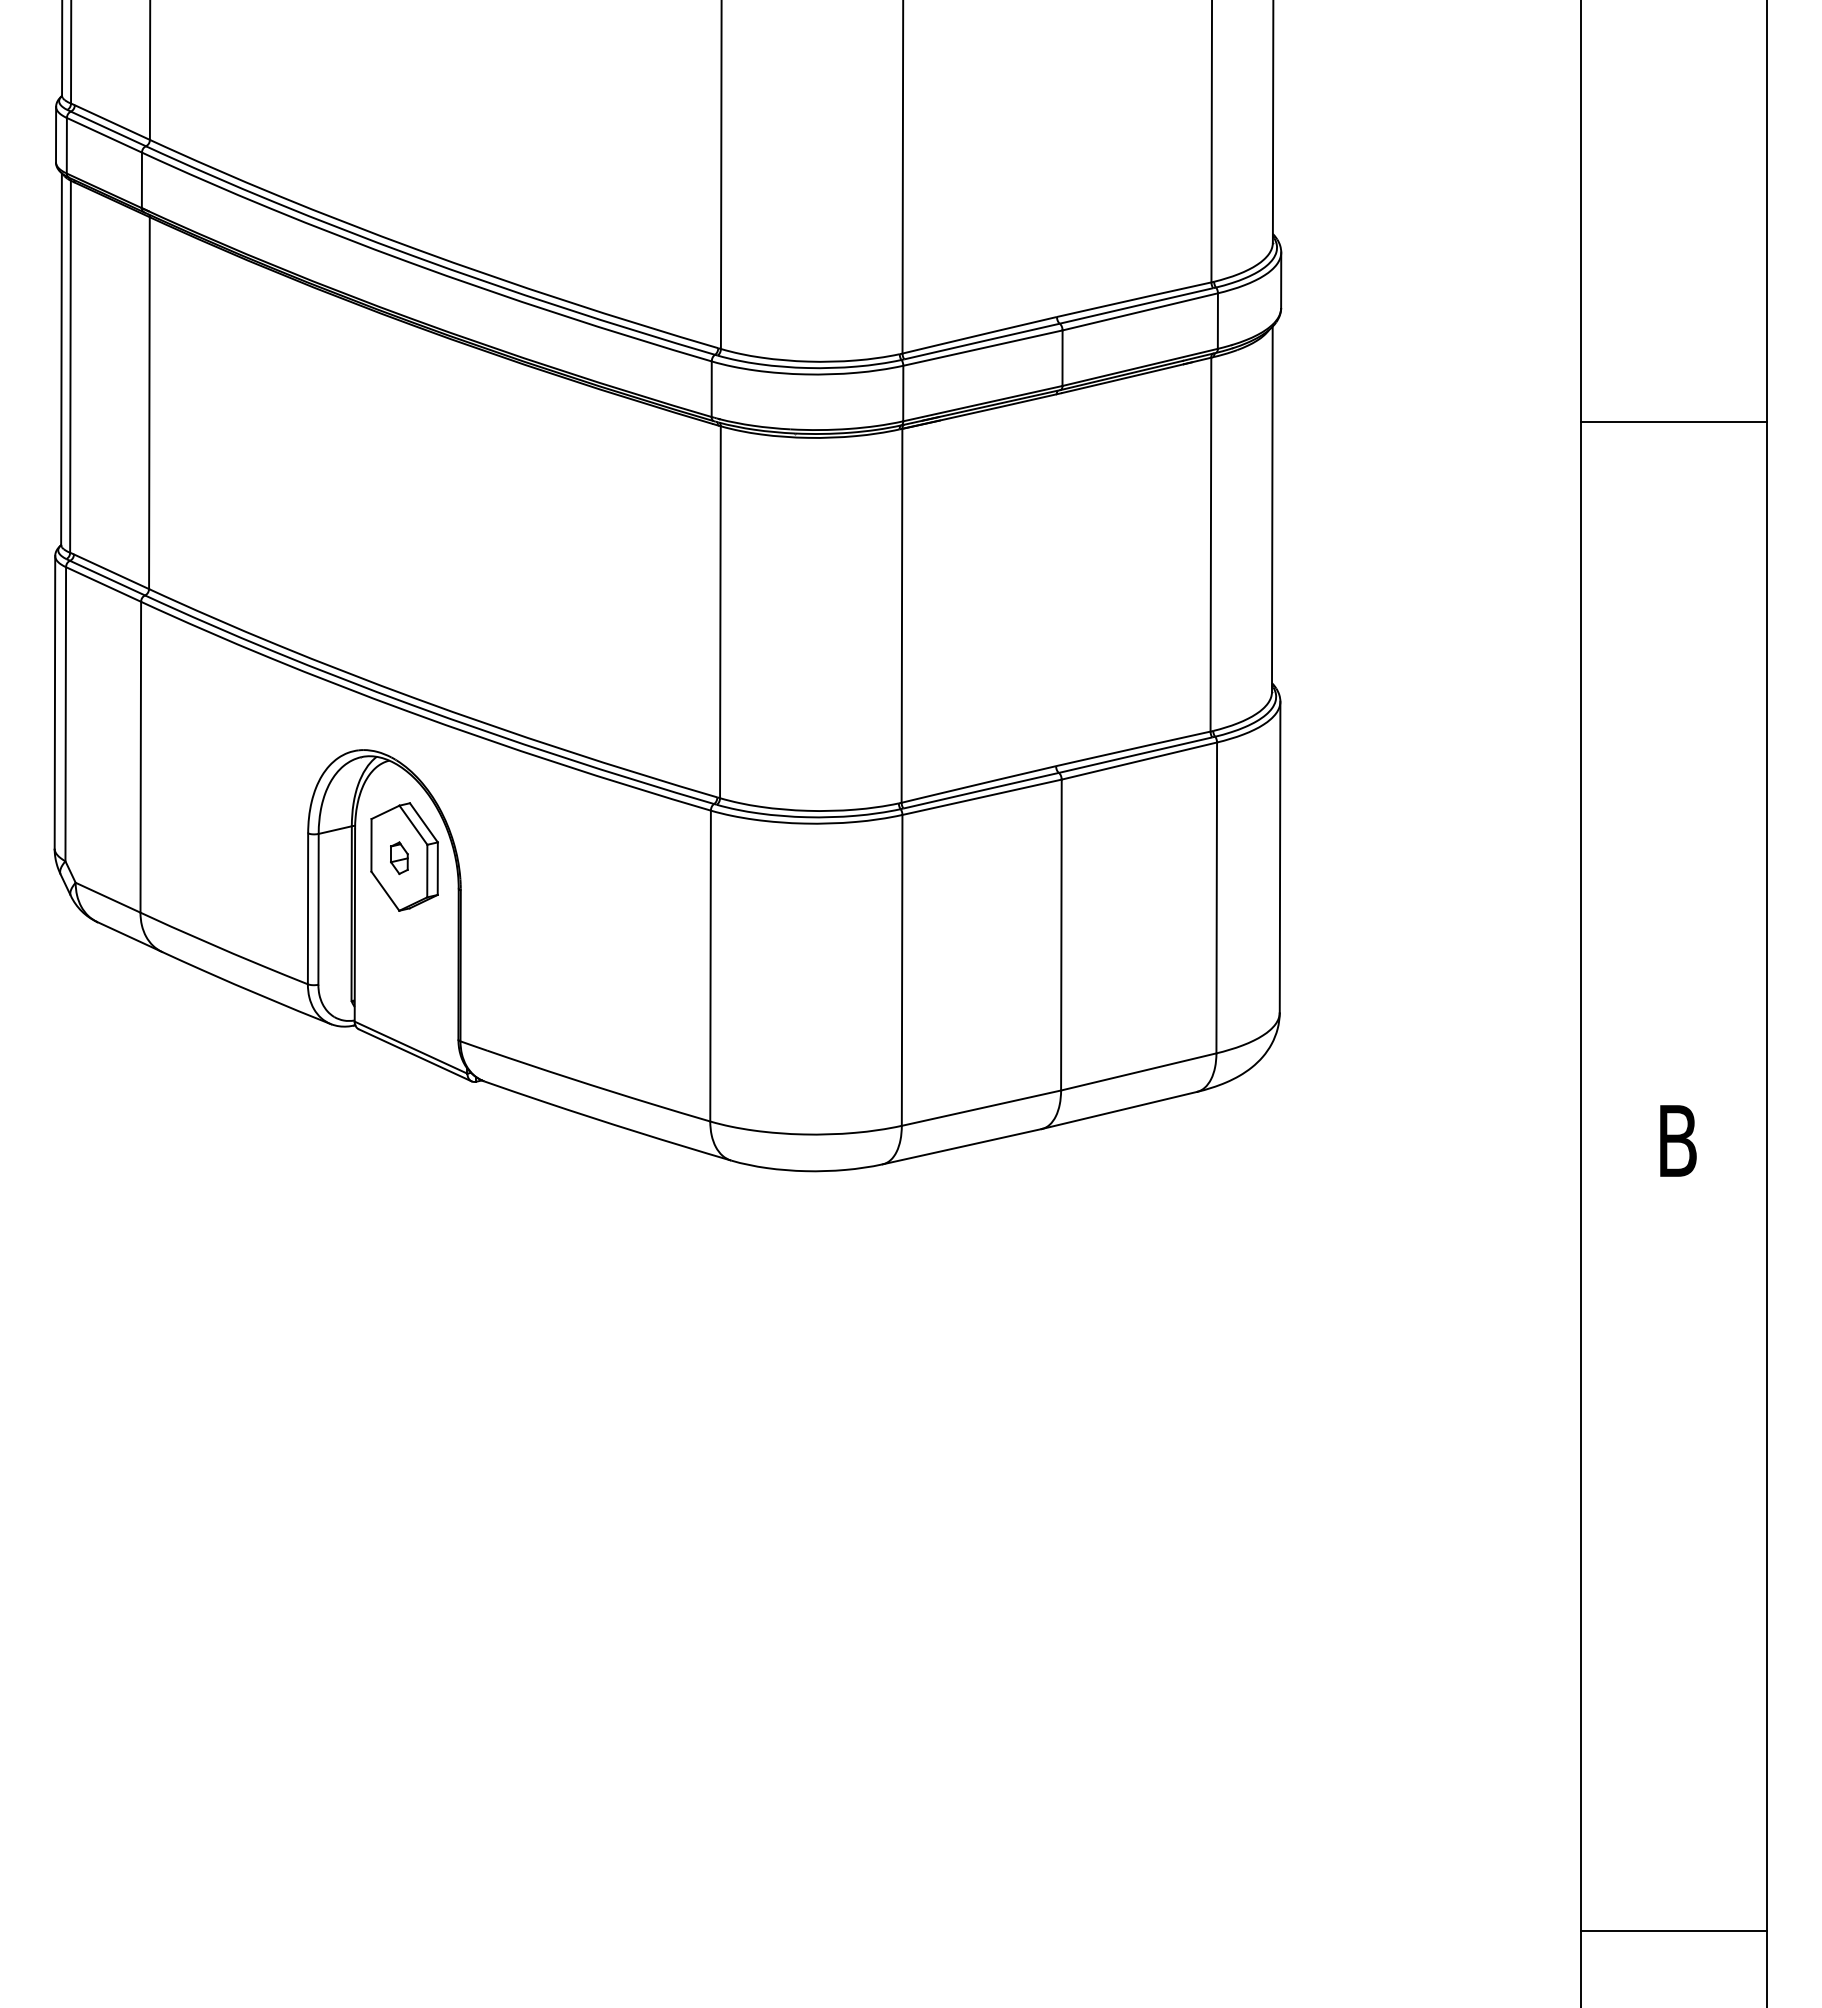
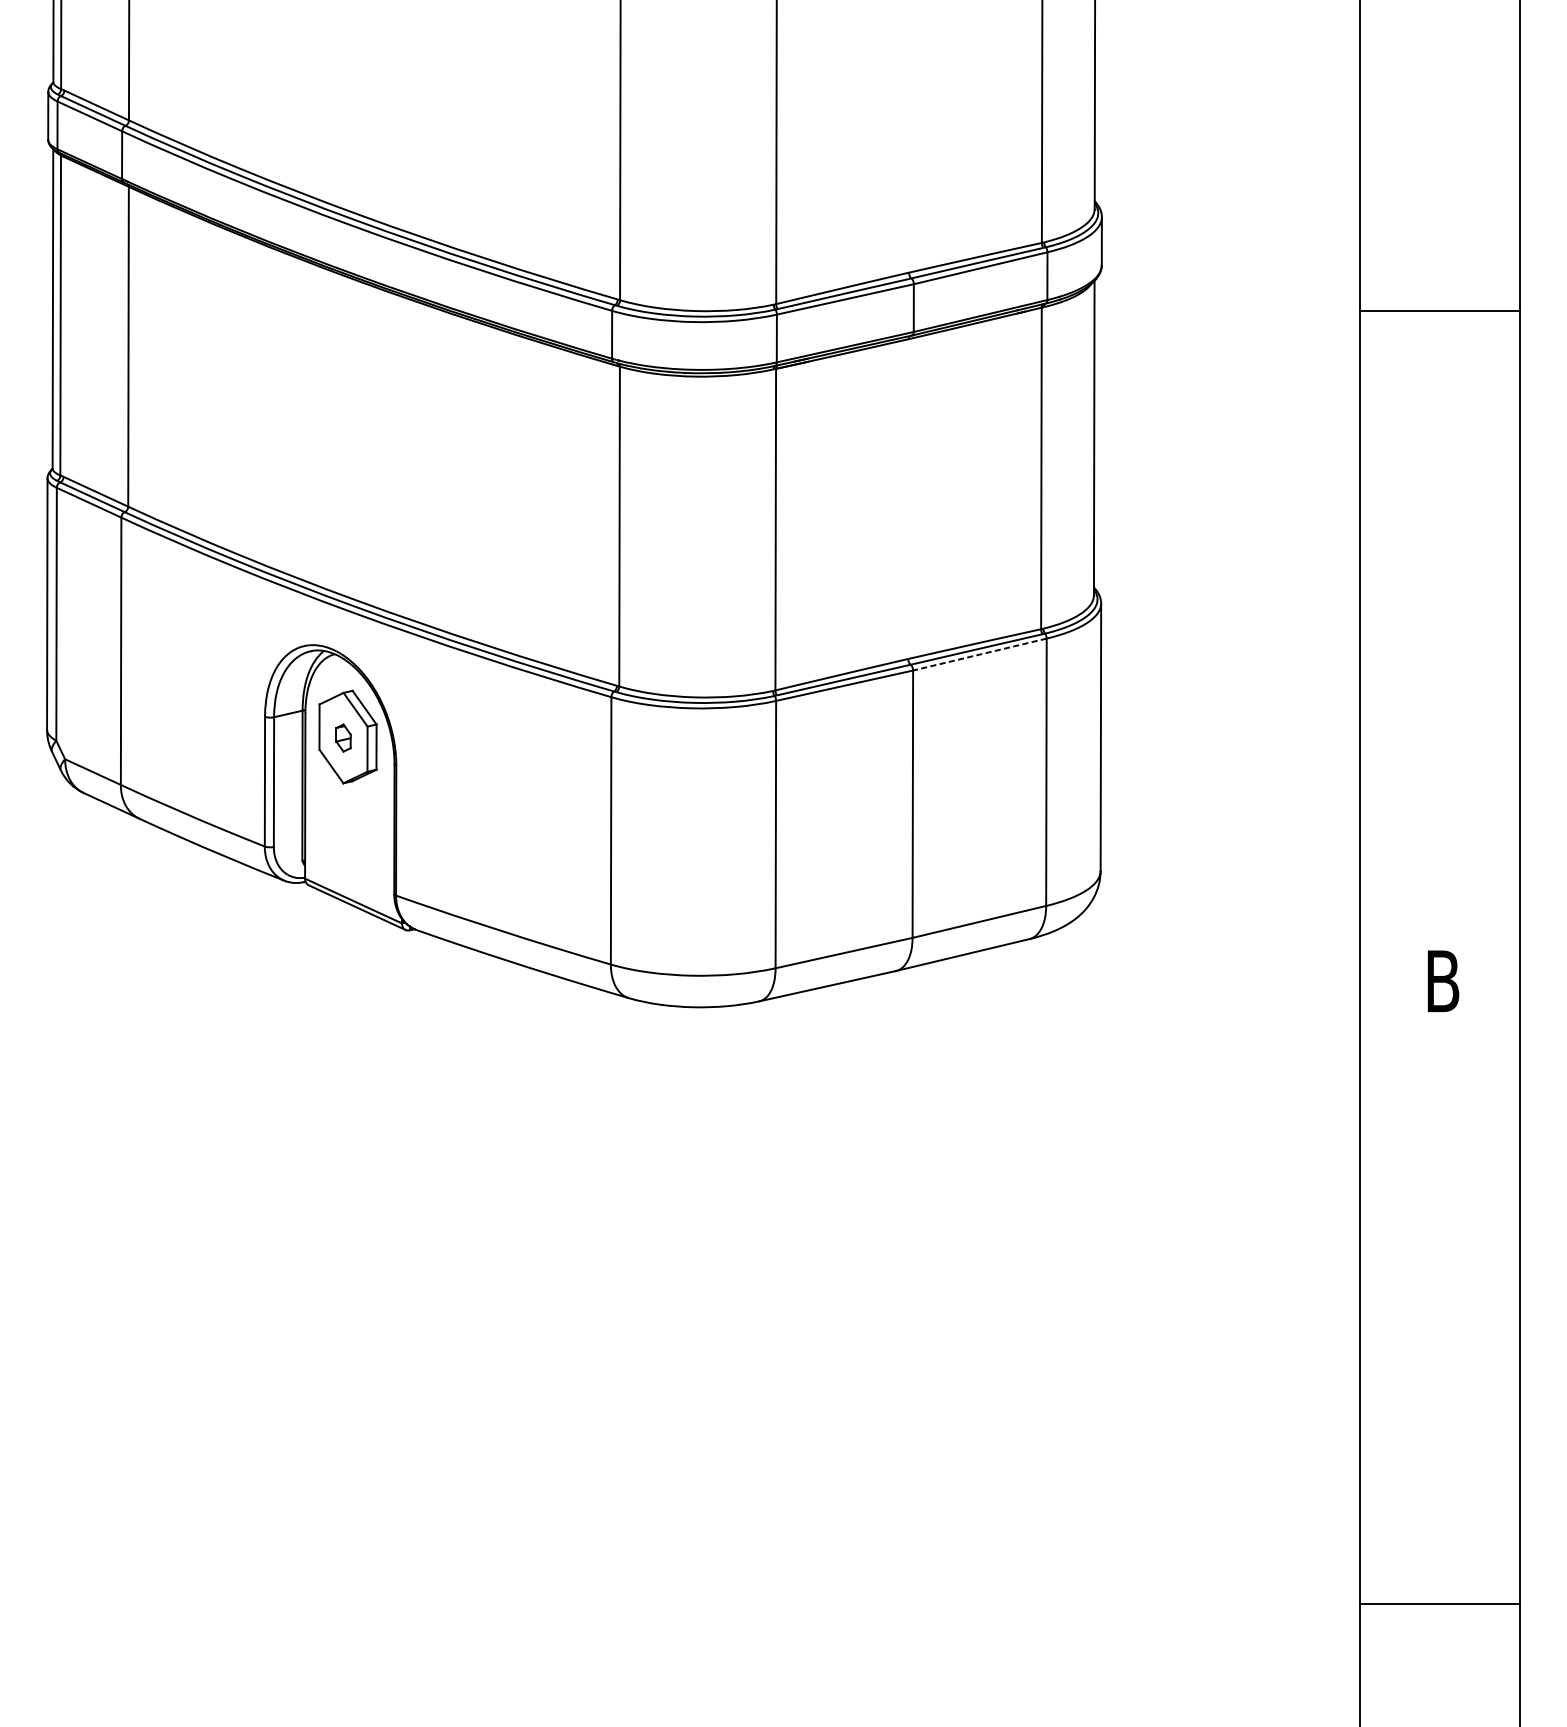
line: (1674, 422) -> (1440, 310), moved
line: (1139, 761) -> (980, 654), solid -> dashed
line: (1674, 1931) -> (1440, 1604), moved

